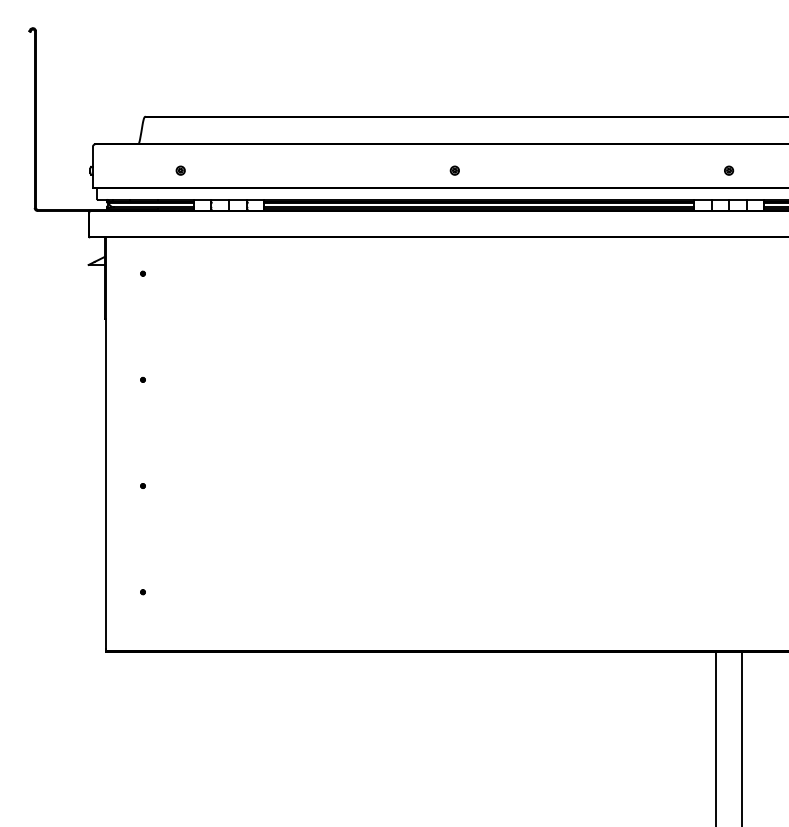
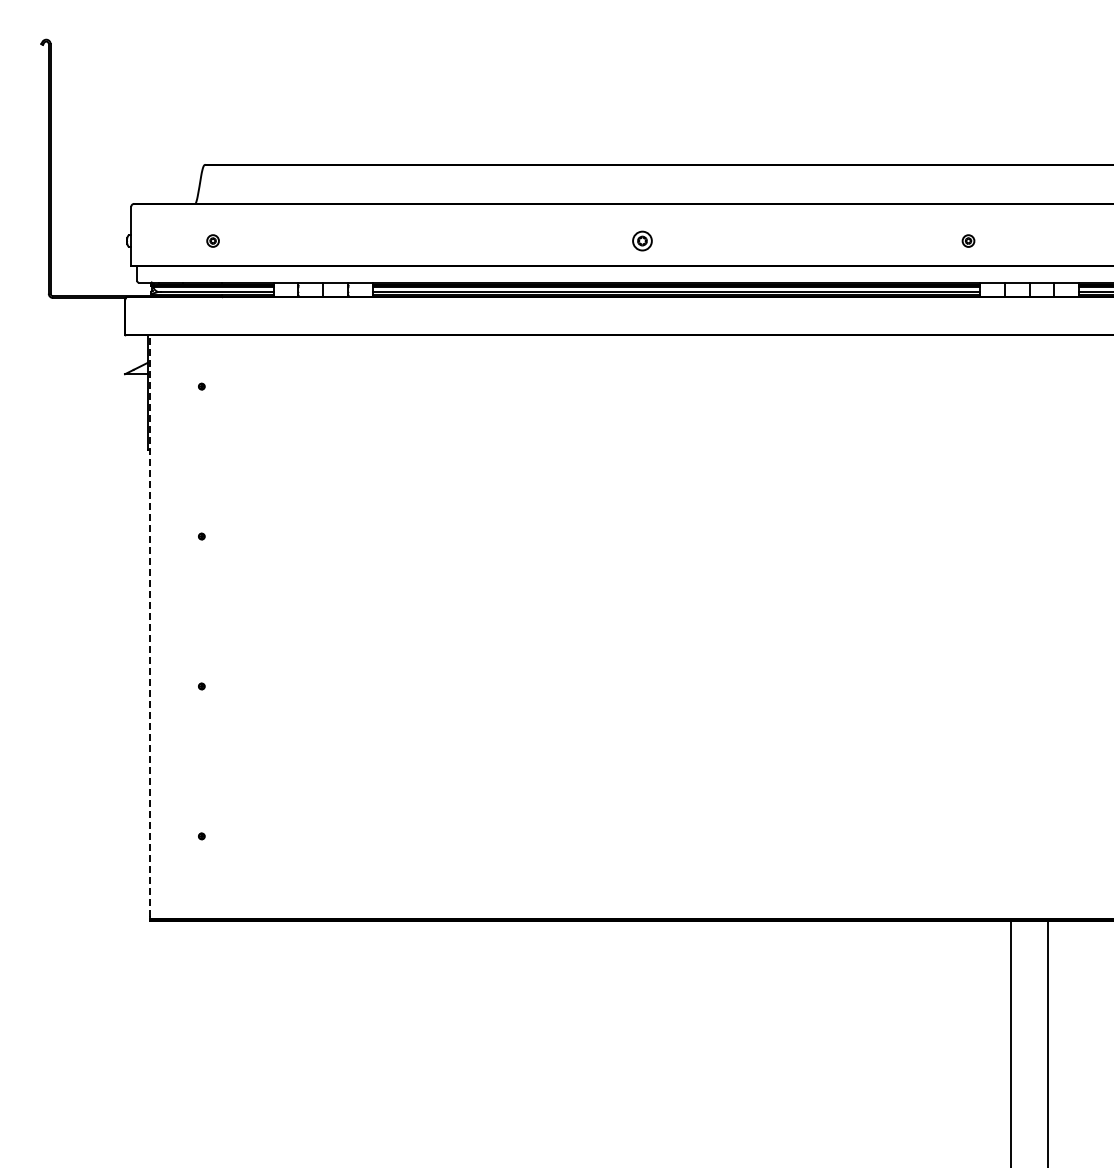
part: (180, 170) -> (212, 240), moved
part: (454, 170) -> (641, 240), size x1.6
part: (729, 170) -> (968, 240), moved
line: (105, 442) -> (149, 625), solid -> dashed

